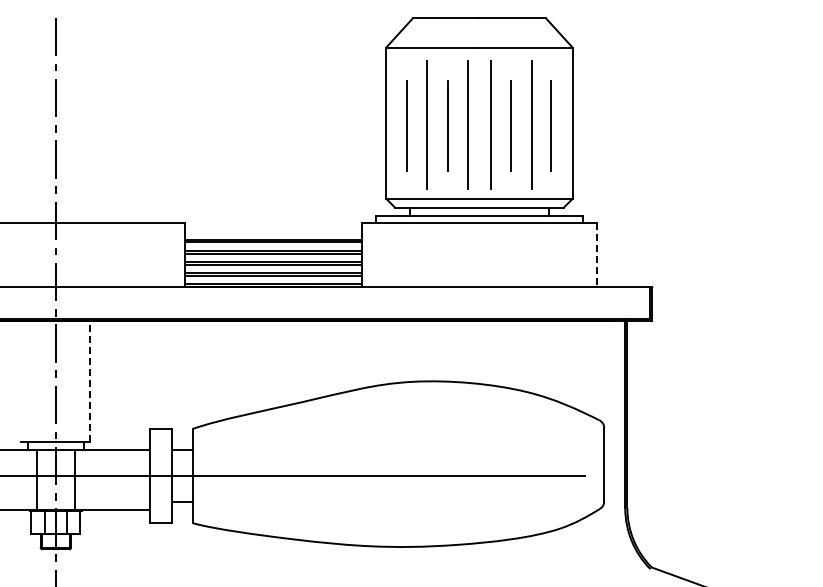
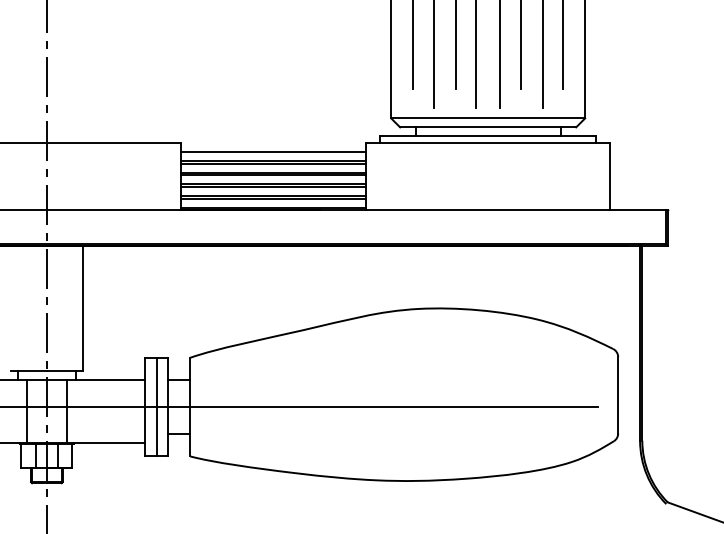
line: (273, 231) -> (273, 152), added
line: (596, 255) -> (610, 177), dashed -> solid
line: (90, 381) -> (82, 308), dashed -> solid
line: (161, 475) -> (156, 406), added

